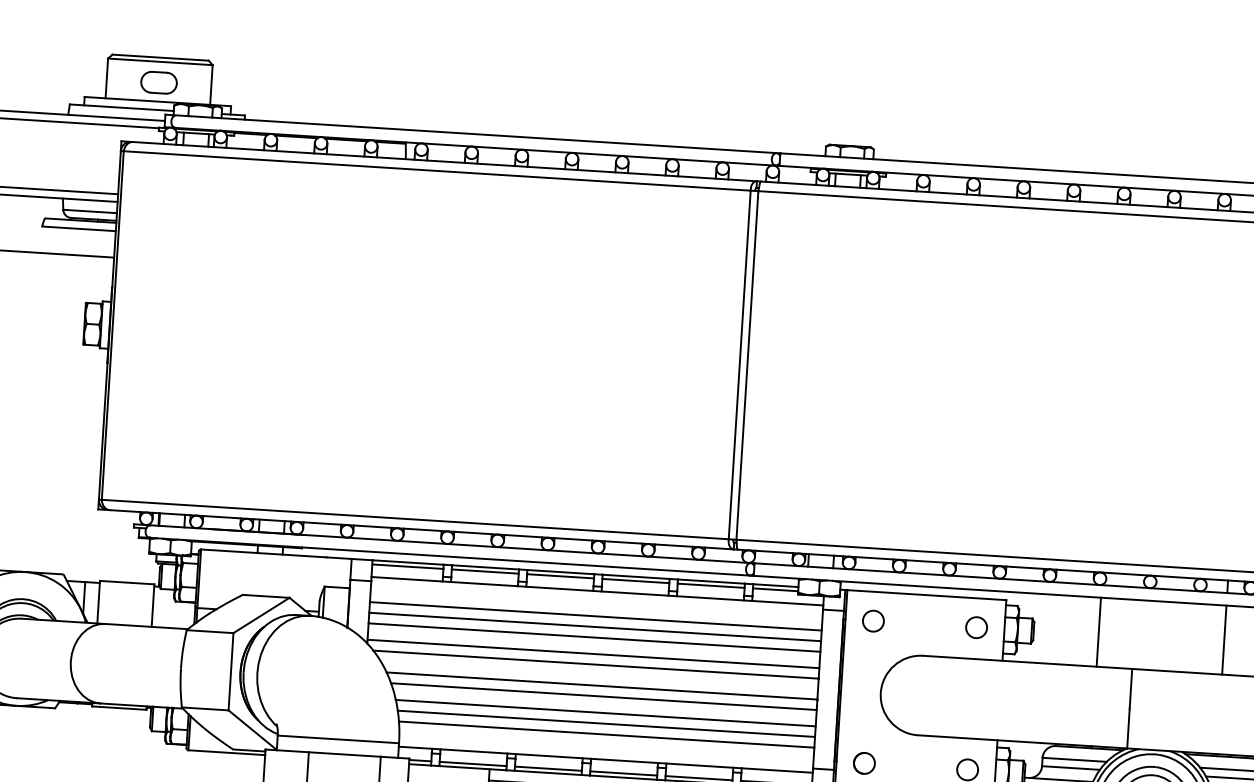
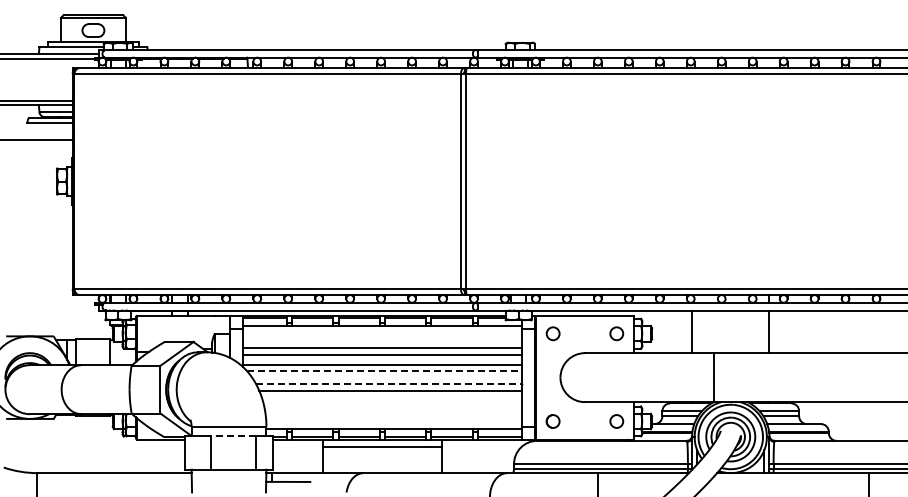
line: (595, 616) -> (382, 341), removed
line: (596, 665) -> (384, 371), solid -> dashed
line: (601, 686) -> (388, 384), solid -> dashed
line: (604, 712) -> (391, 400), removed
line: (605, 724) -> (392, 407), removed
line: (606, 734) -> (393, 413), removed
line: (344, 755) -> (233, 436), solid -> dashed

